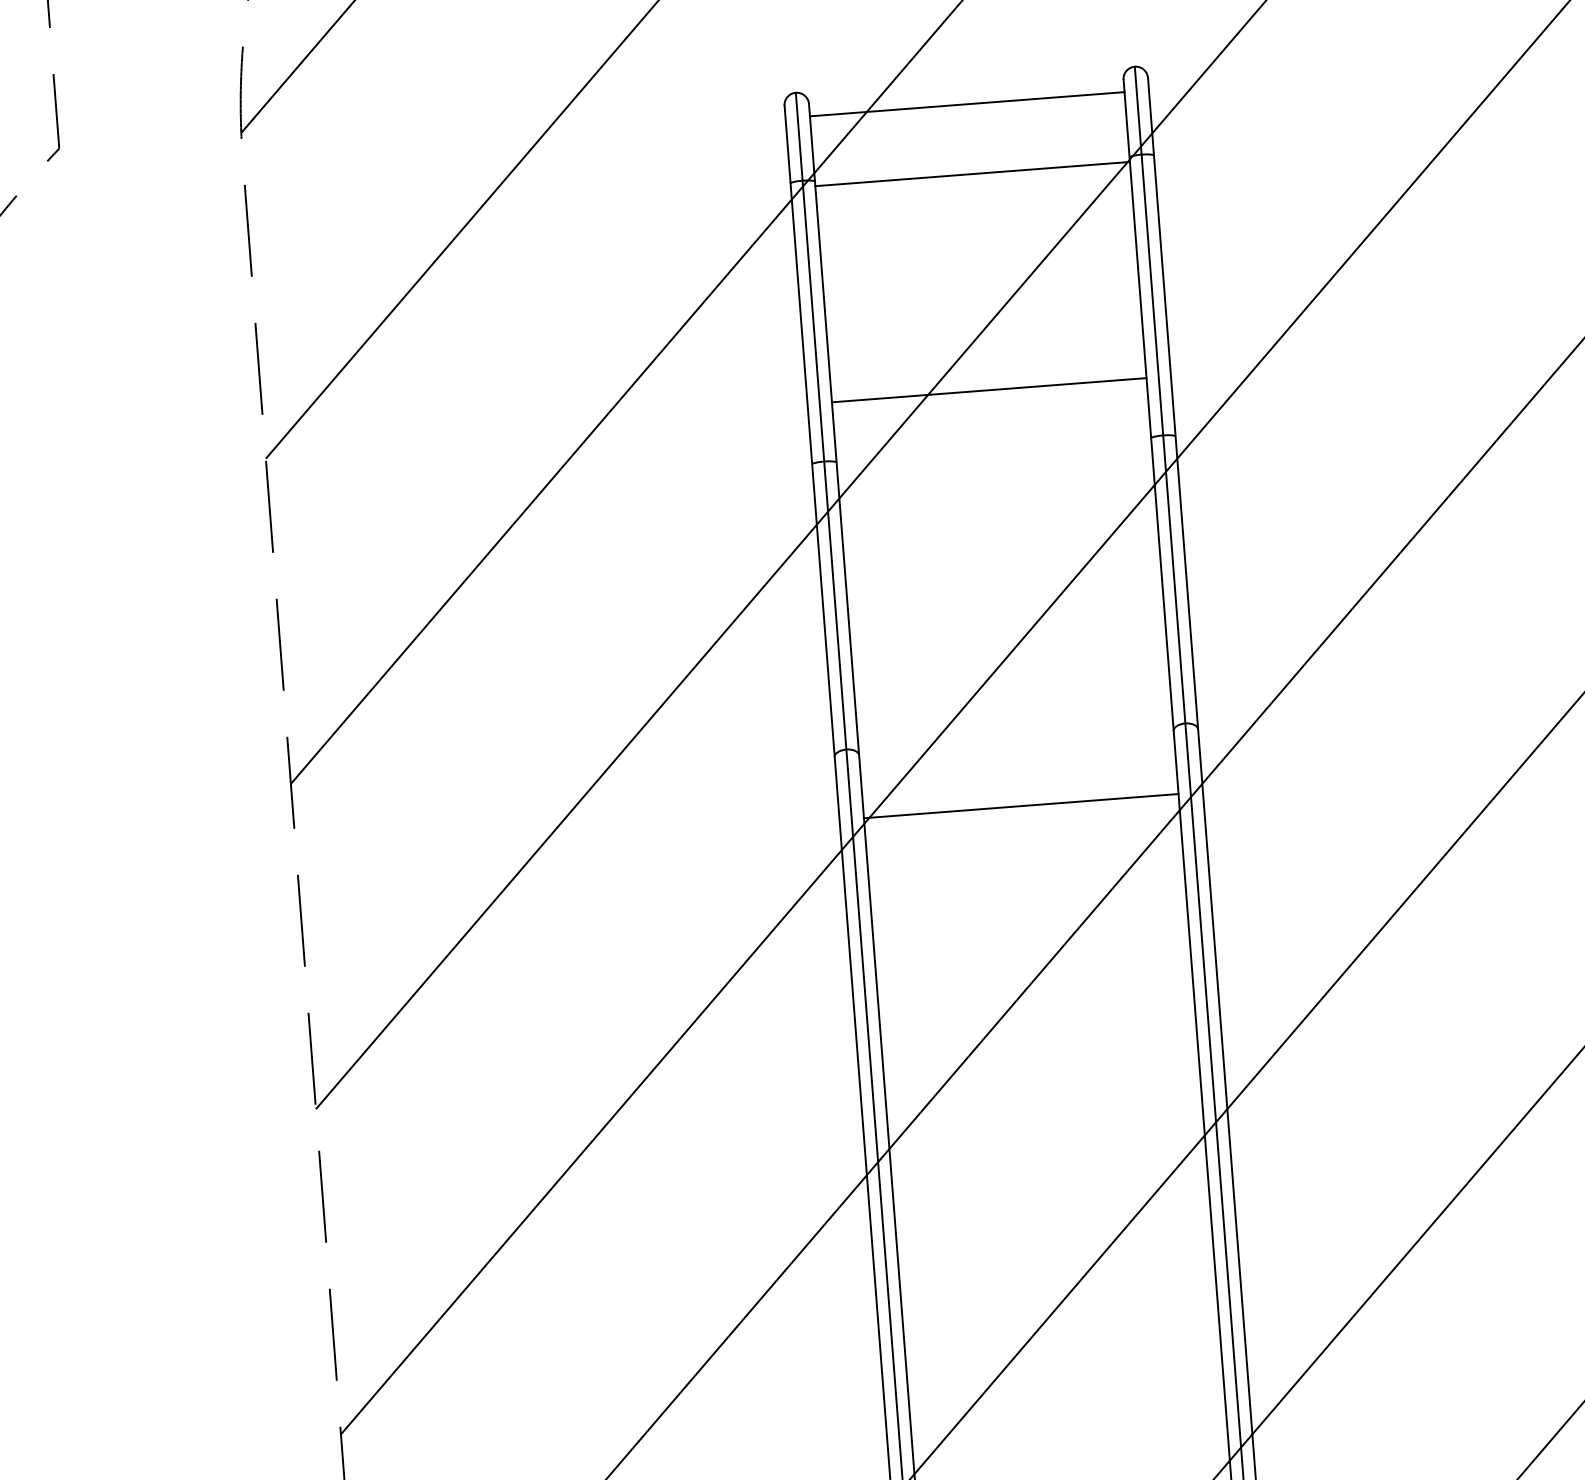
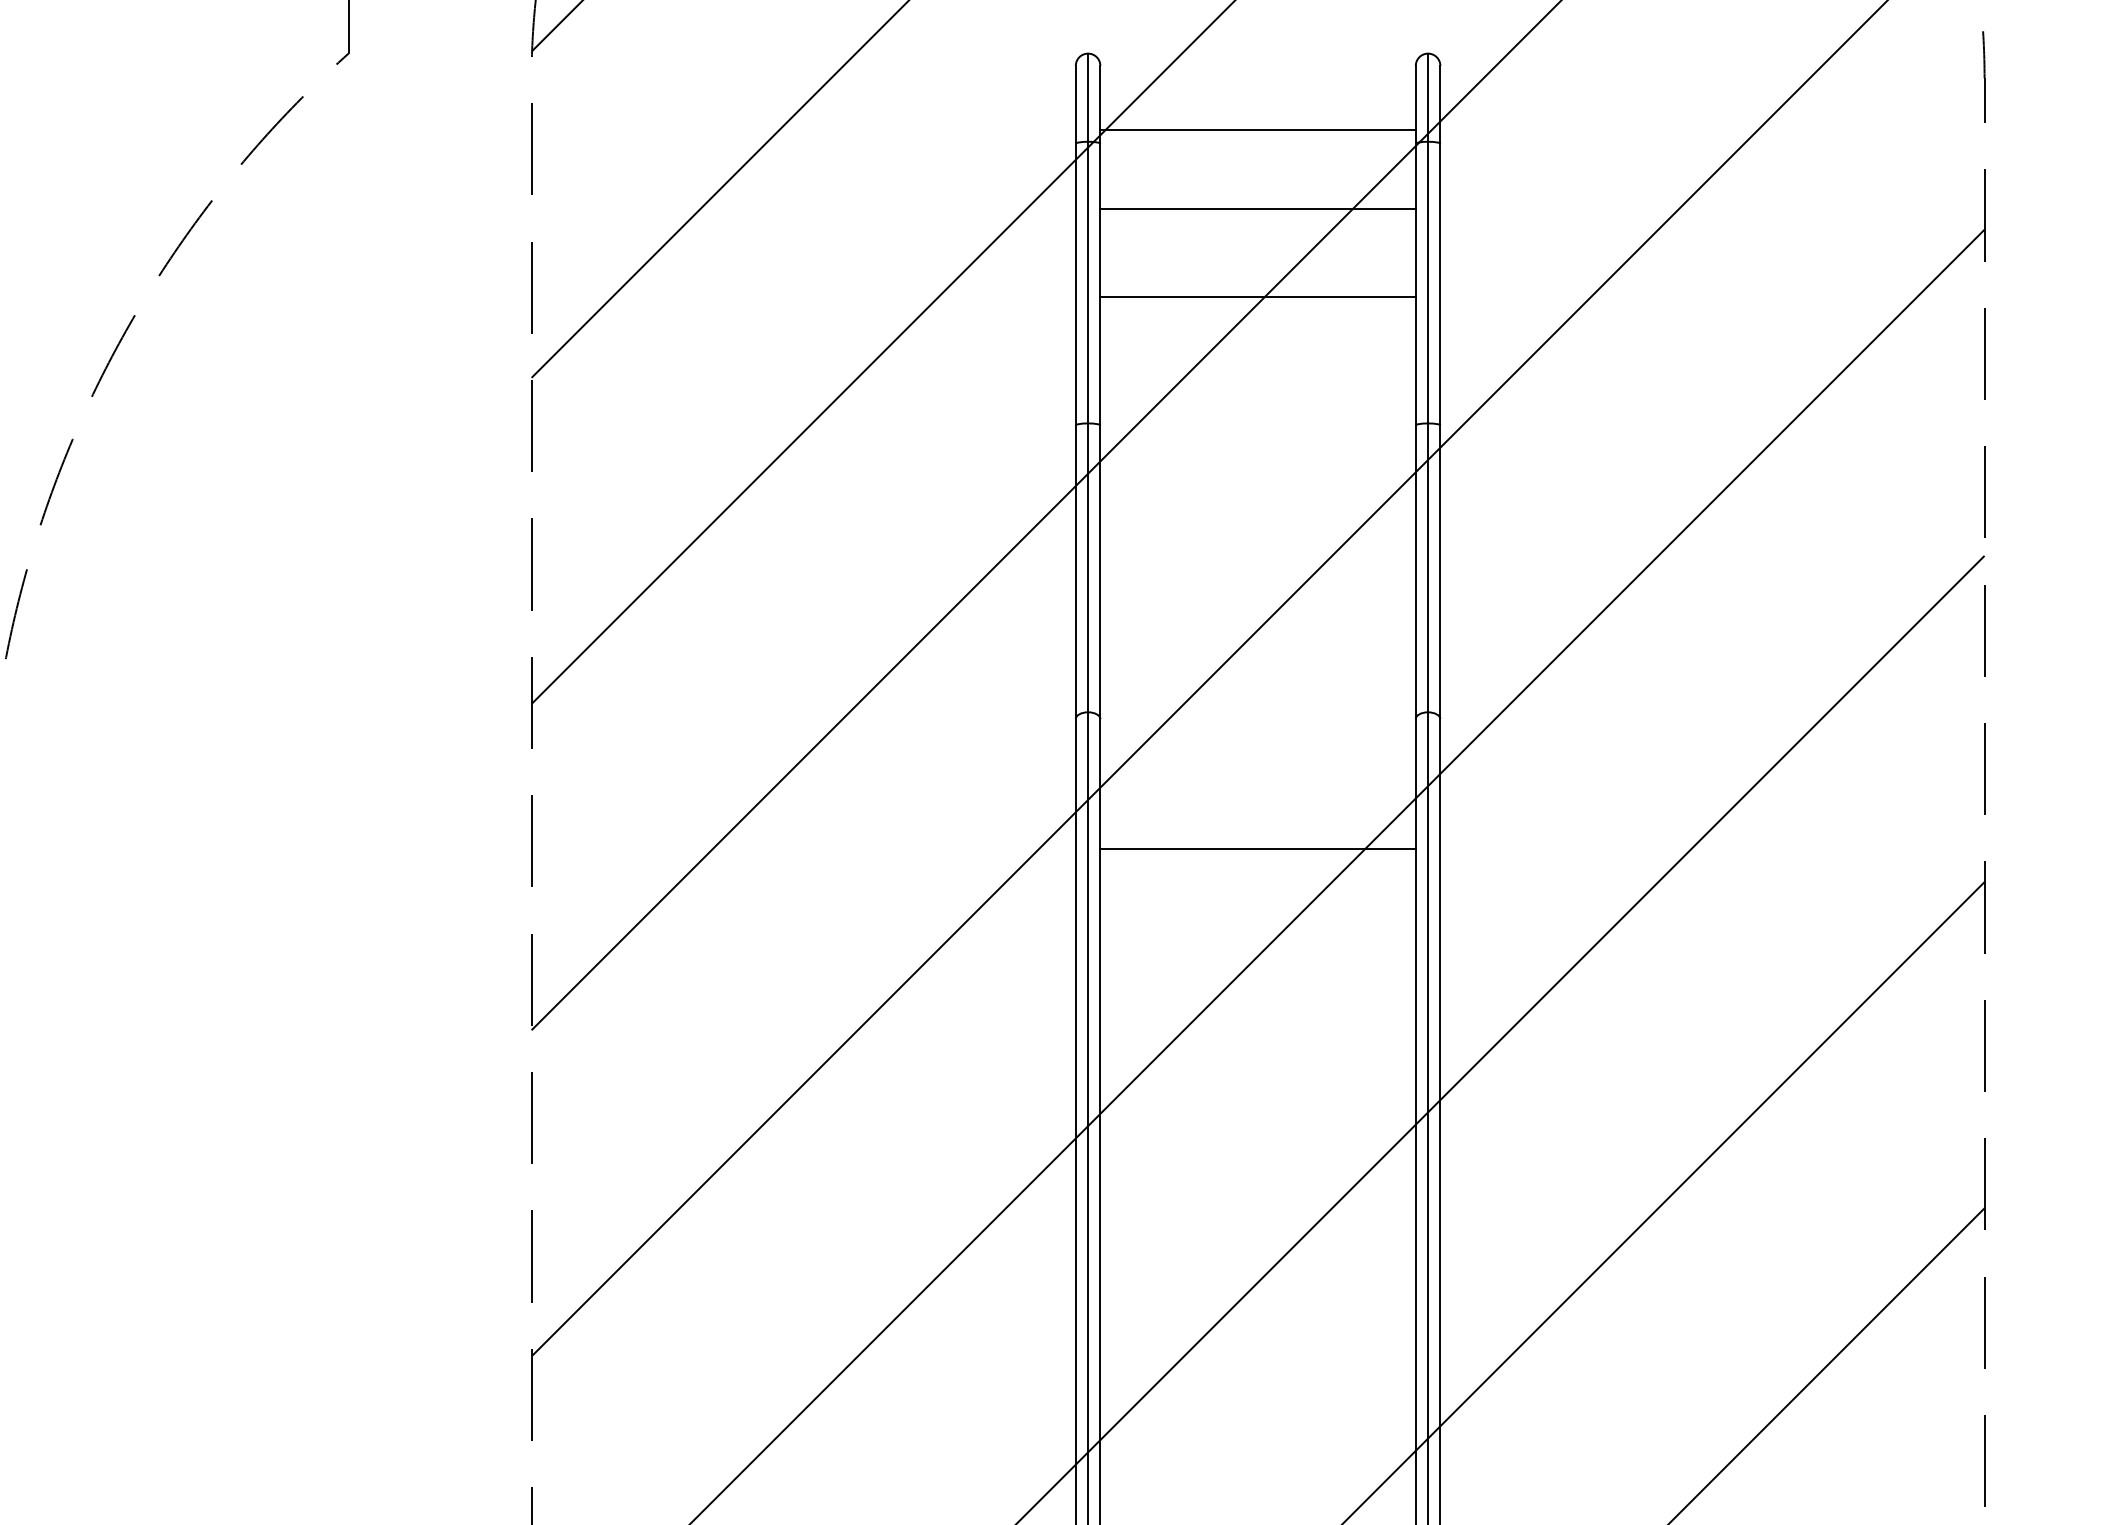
line: (966, 104) -> (1257, 130), moved
line: (972, 174) -> (1257, 209), moved
line: (988, 390) -> (1257, 297), moved
line: (1020, 806) -> (1257, 849), moved

